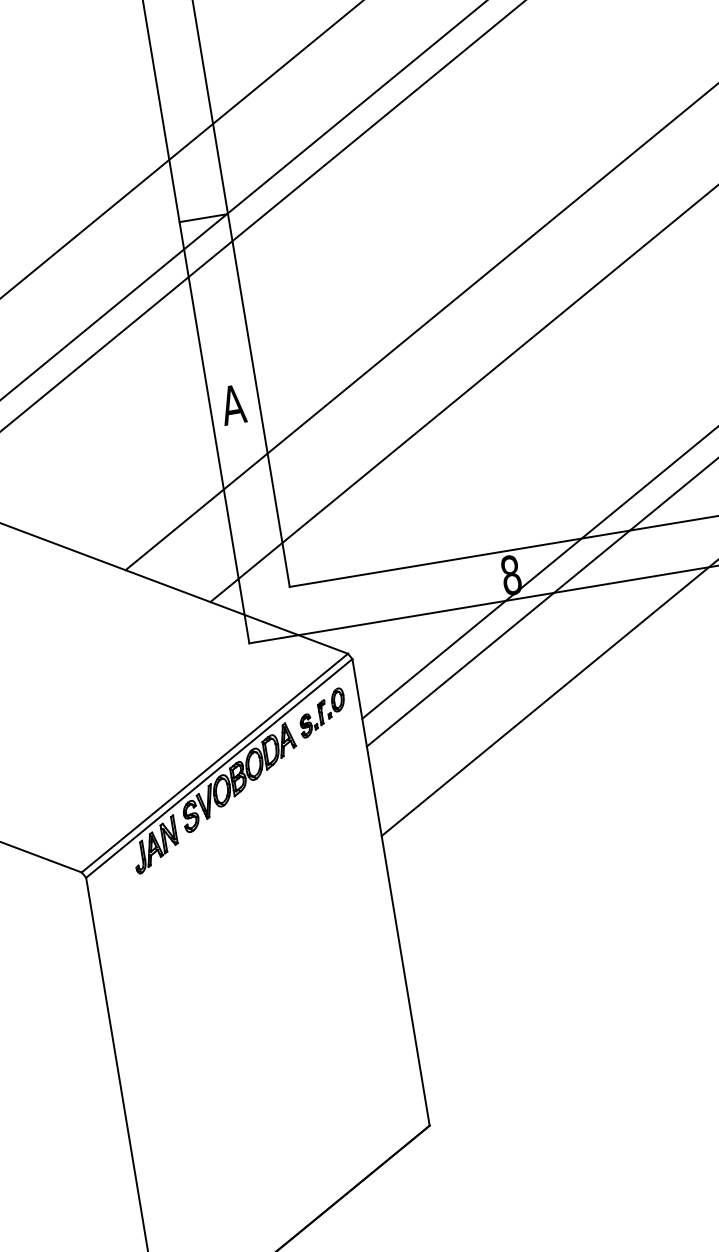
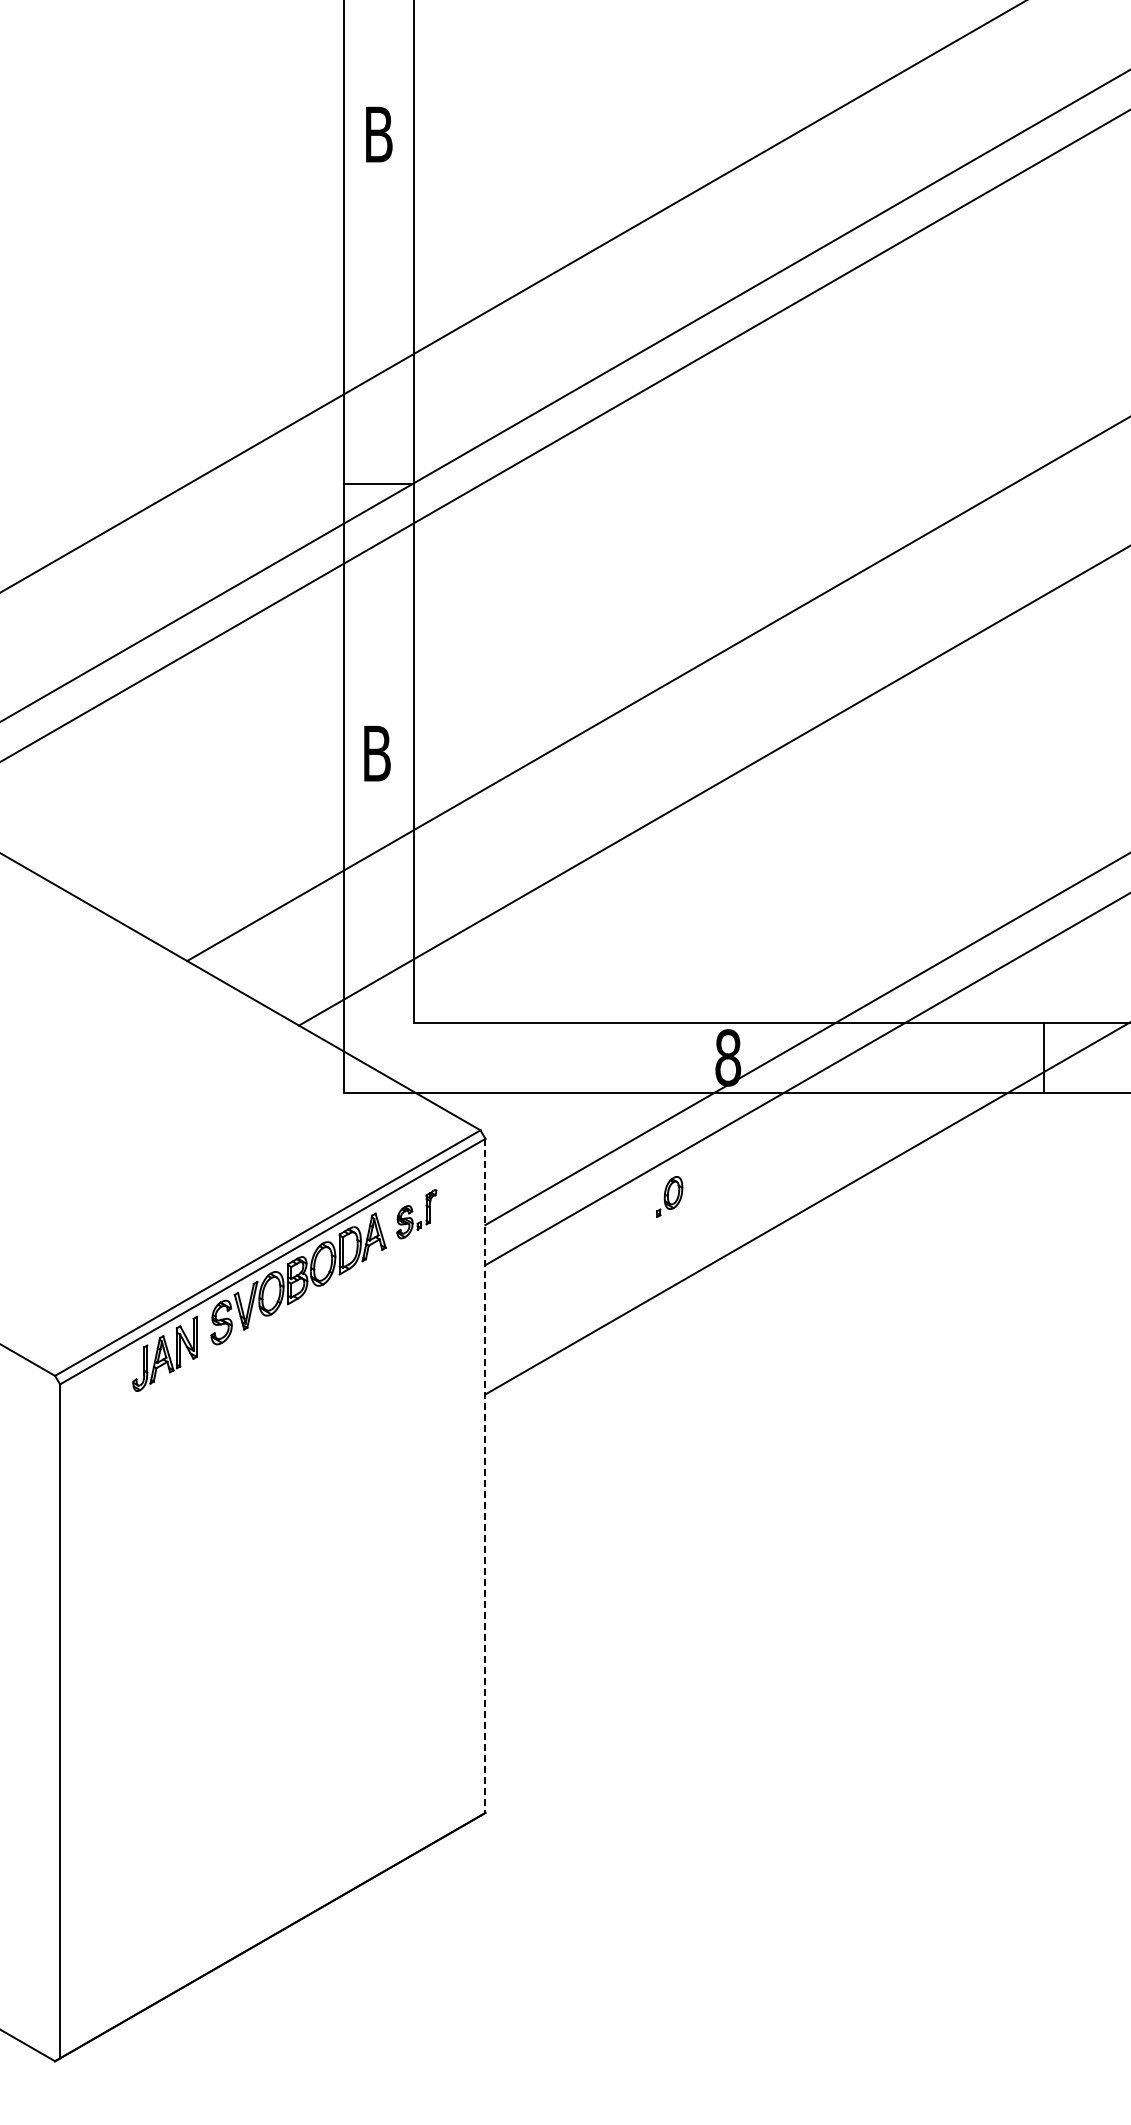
text: (232, 404) -> (376, 753), A -> B
part: (335, 703) -> (669, 1197), moved
line: (391, 892) -> (485, 1476), solid -> dashed

